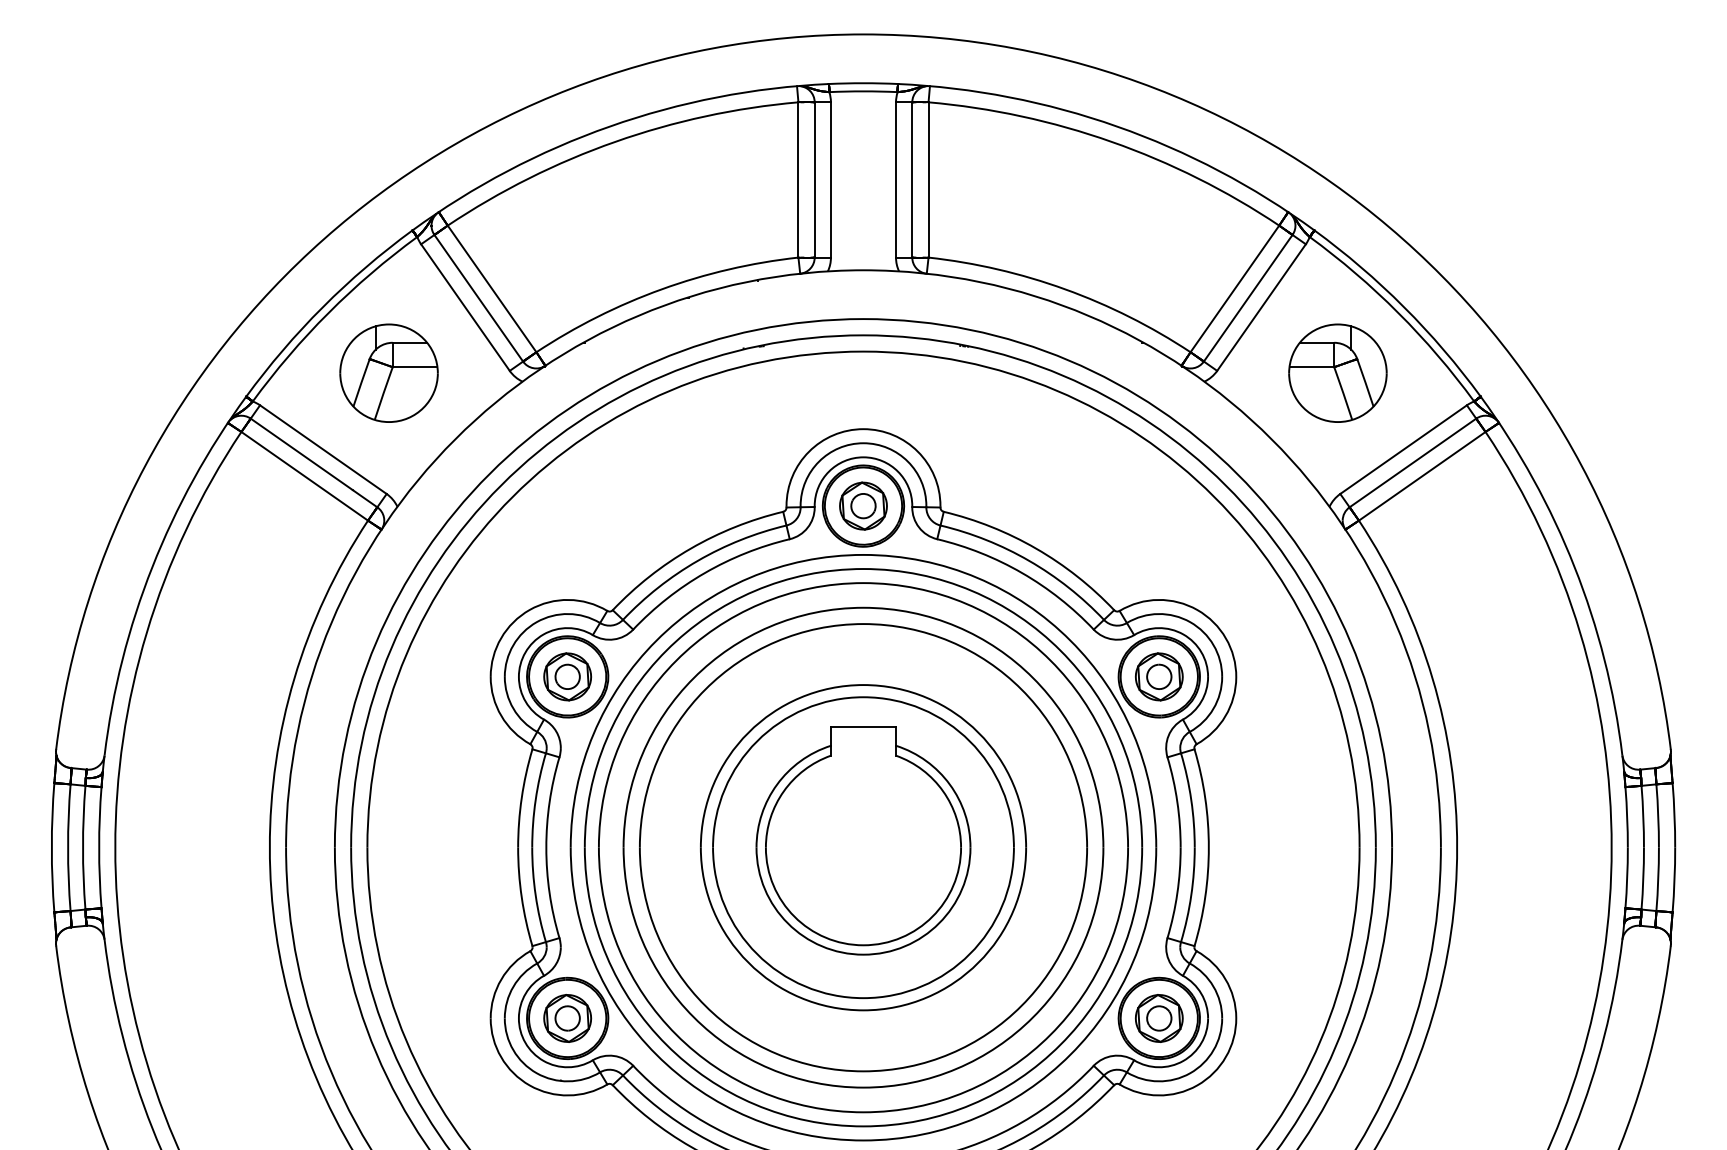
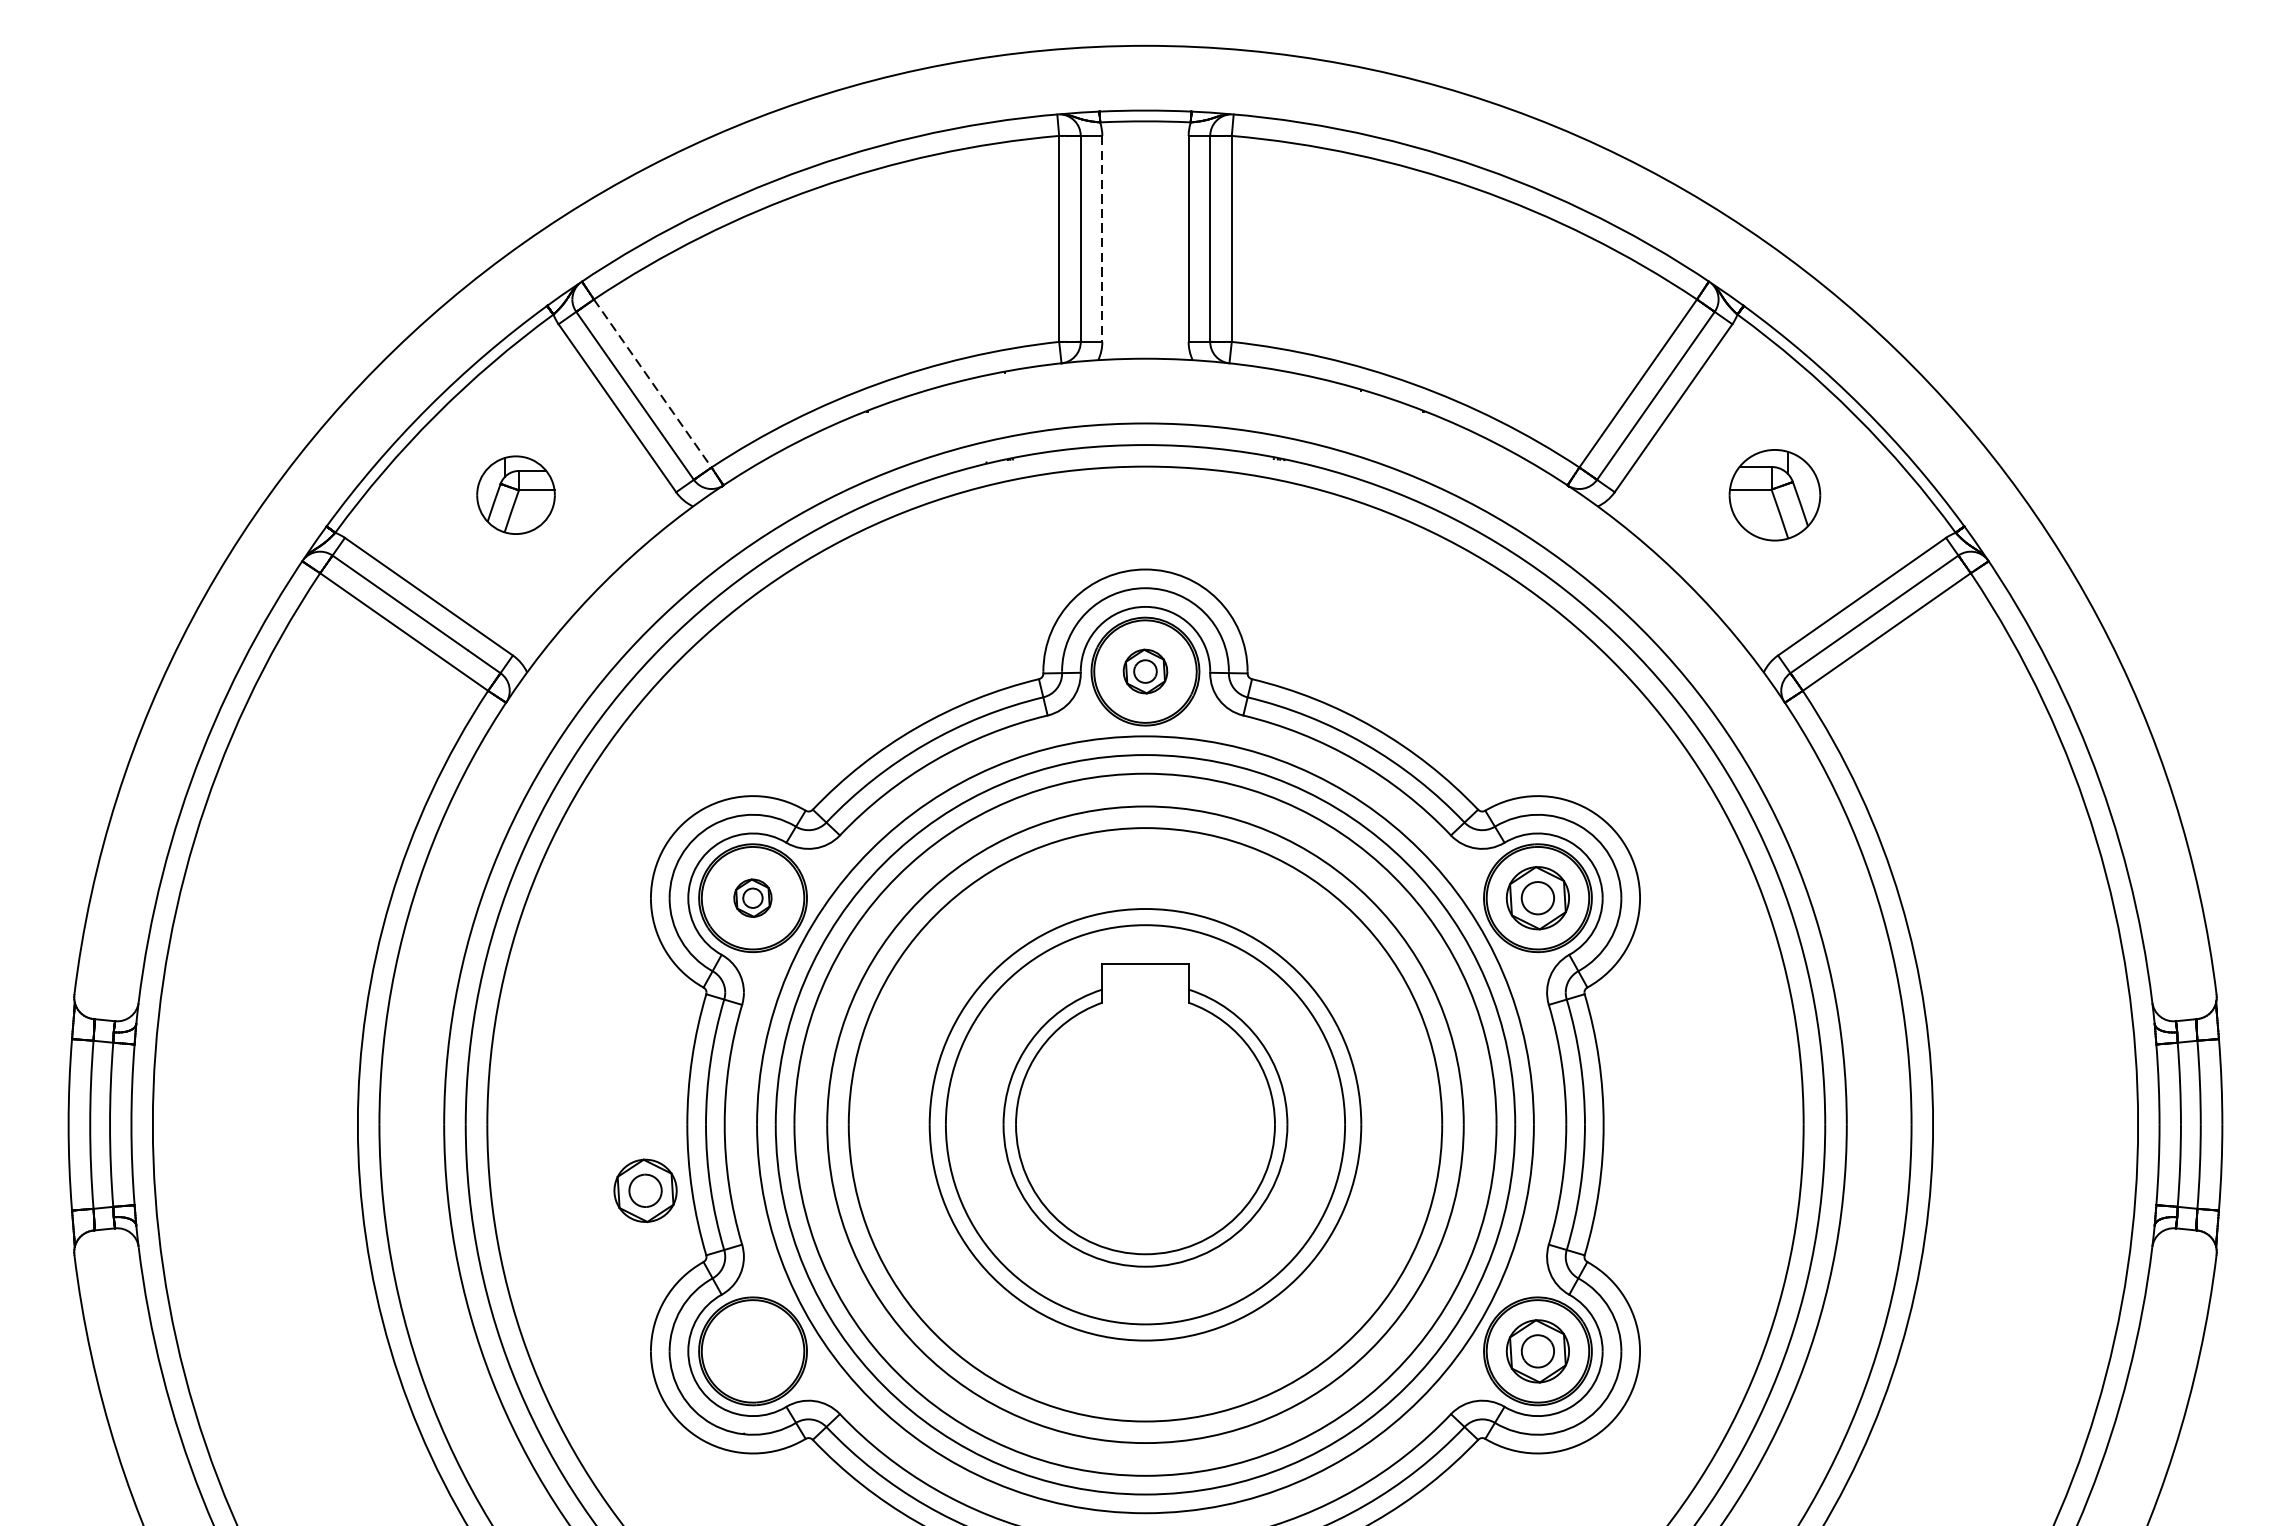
line: (830, 179) -> (1101, 238), solid -> dashed
line: (492, 289) -> (653, 384), solid -> dashed
part: (388, 372) -> (515, 494), size x0.6
part: (1337, 372) -> (1774, 494), size x0.7
part: (863, 505) -> (1145, 670), size x0.7
part: (567, 676) -> (752, 897), size x0.6
part: (567, 1018) -> (645, 1190), moved

